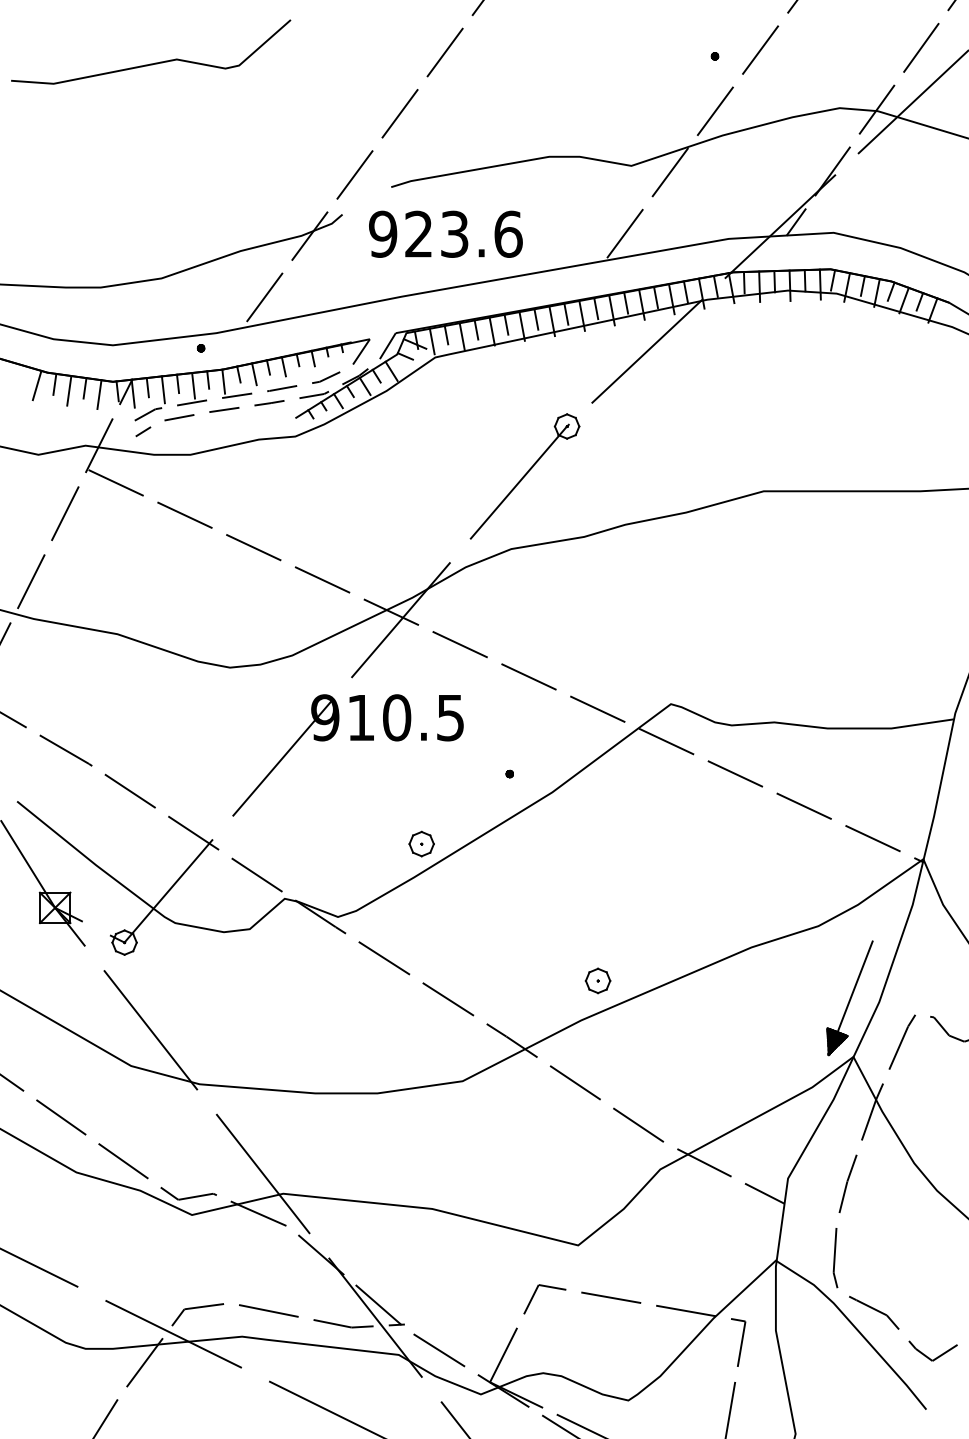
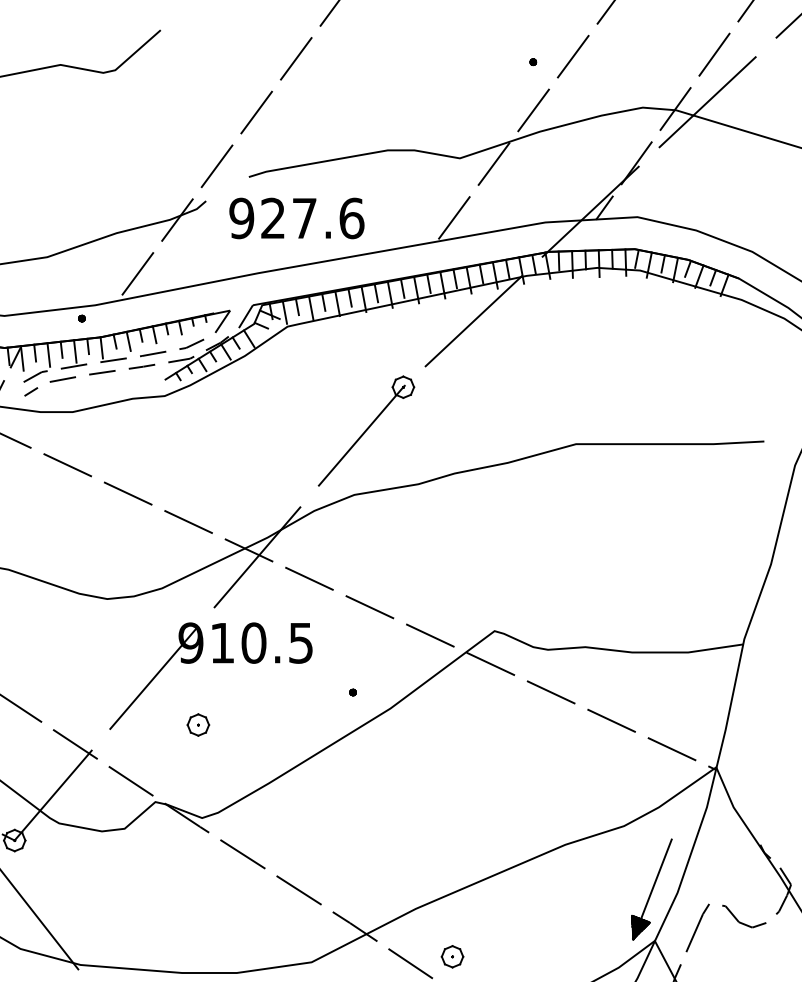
text: (454, 233) -> (304, 217), 923.6 -> 927.6
part: (421, 843) -> (198, 724), moved
part: (597, 980) -> (452, 956), moved

